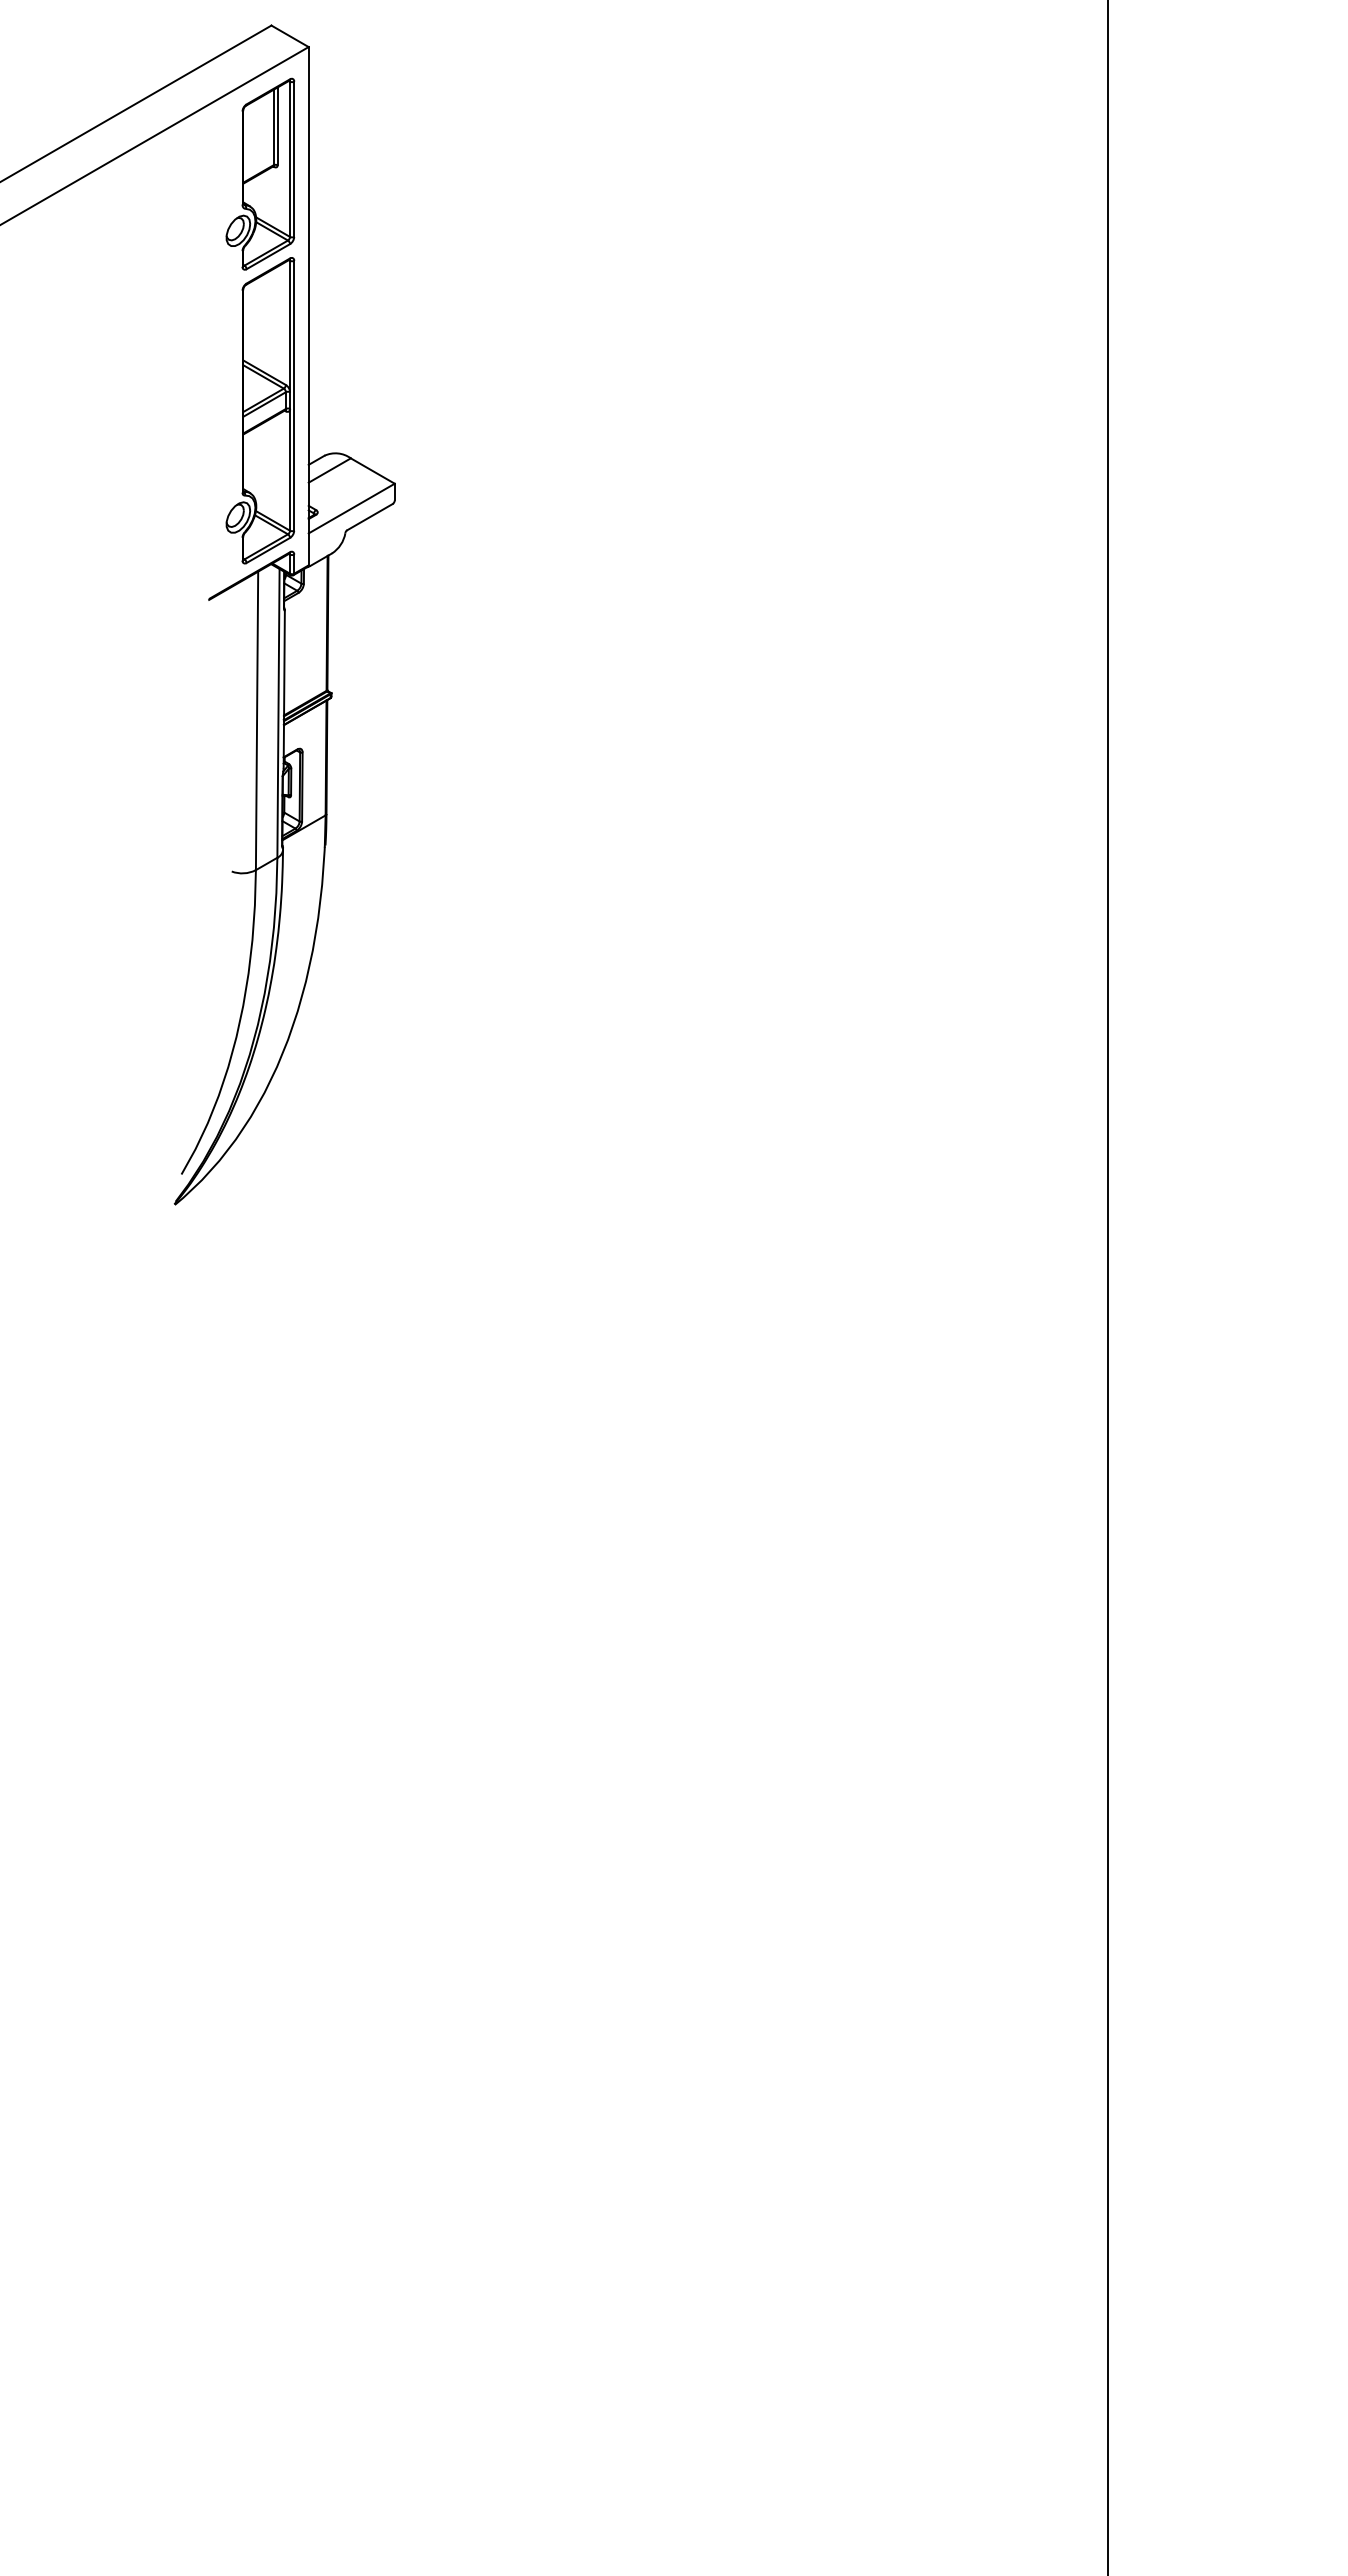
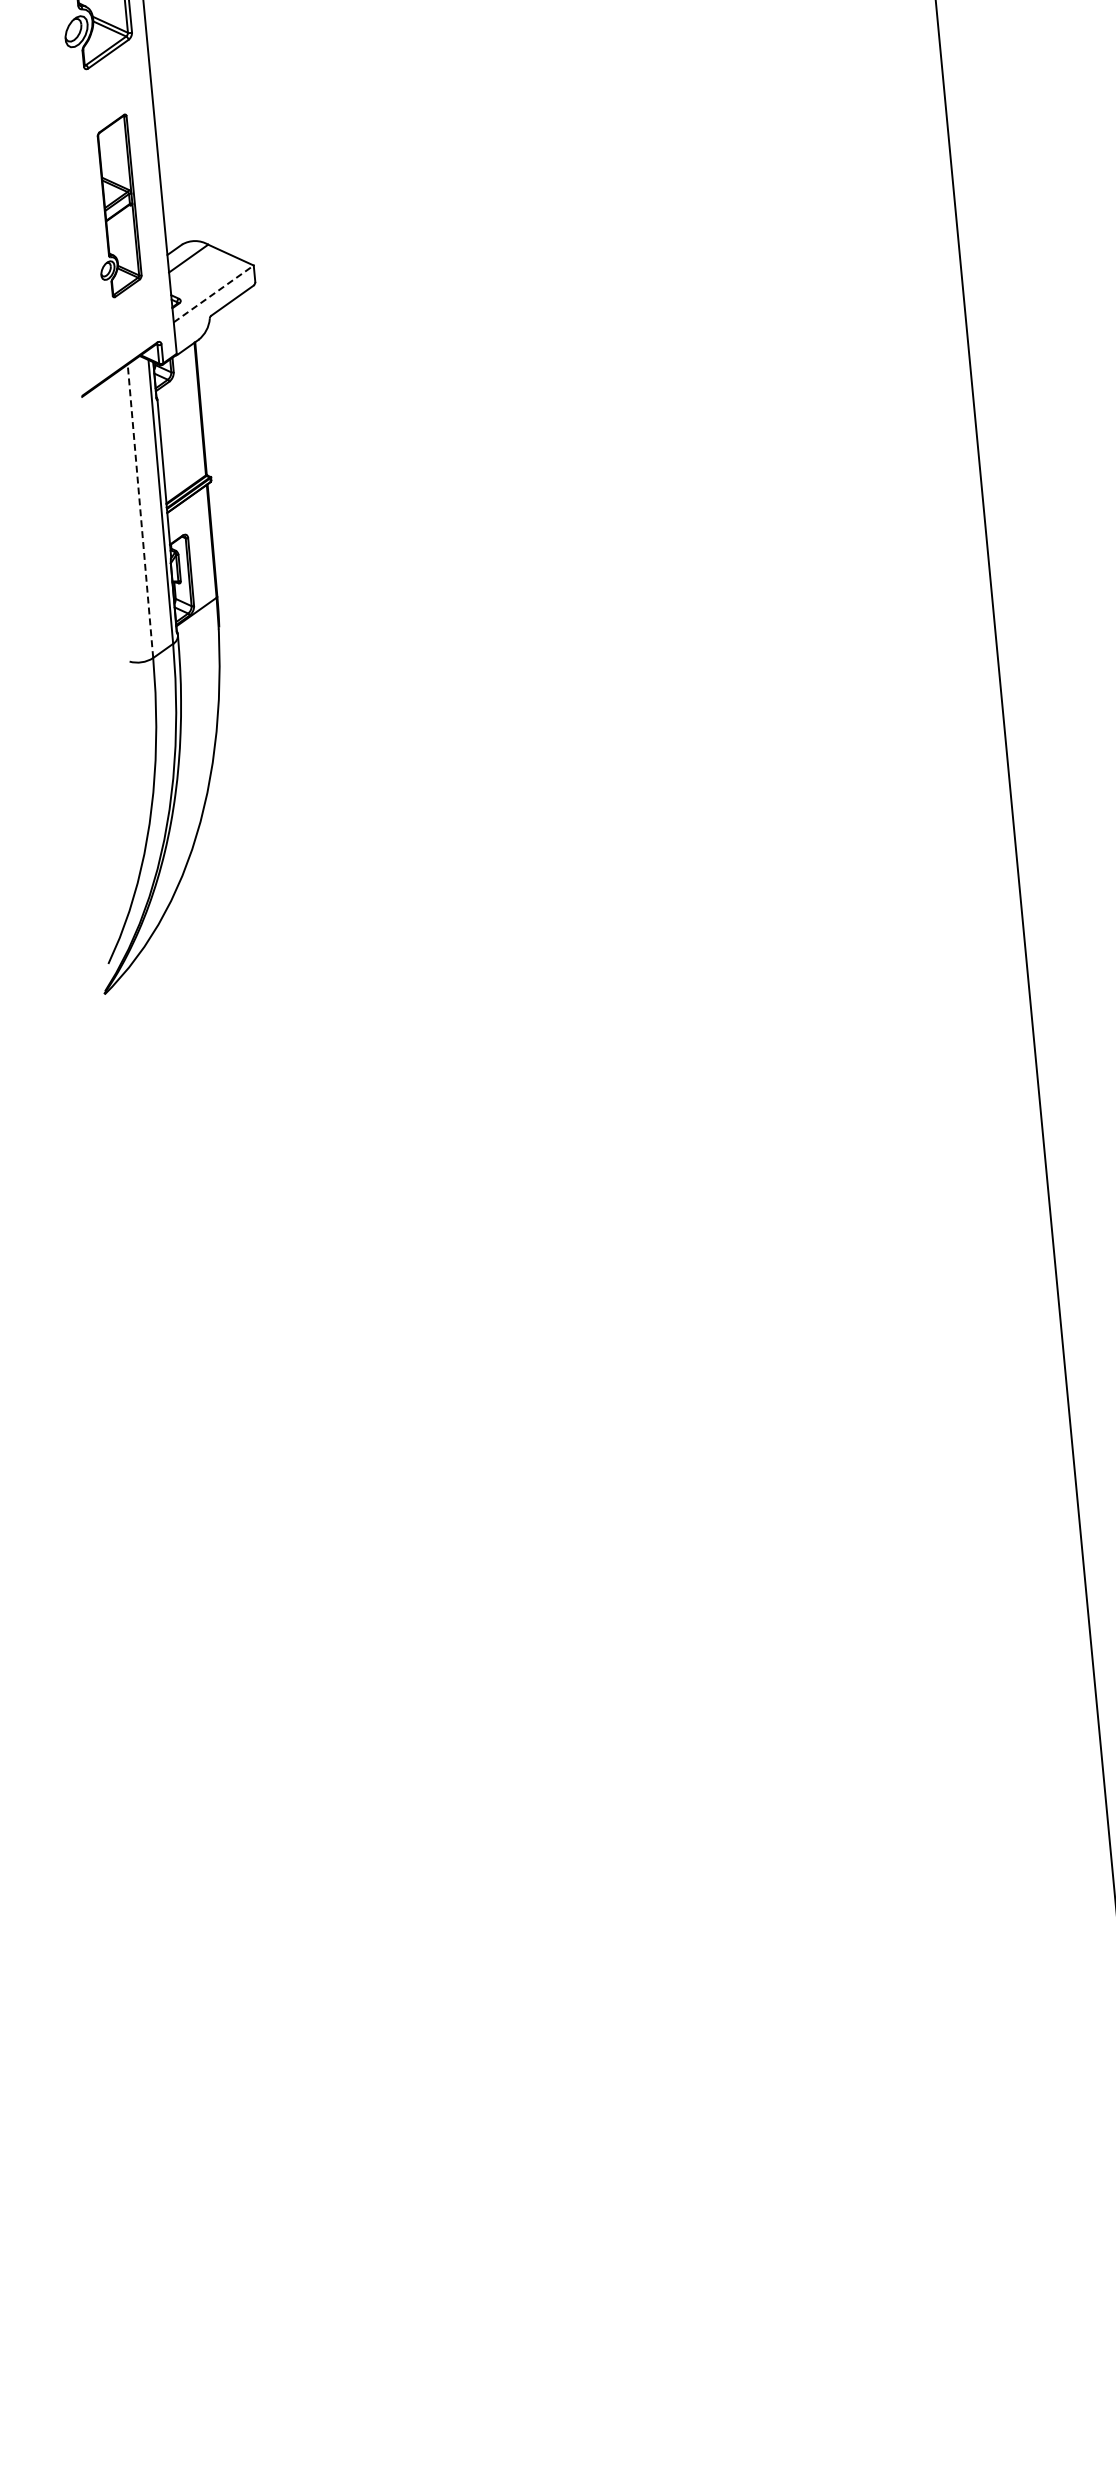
part: (260, 410) -> (115, 206), size x0.6
line: (351, 508) -> (213, 293), solid -> dashed
line: (257, 720) -> (140, 510), solid -> dashed

